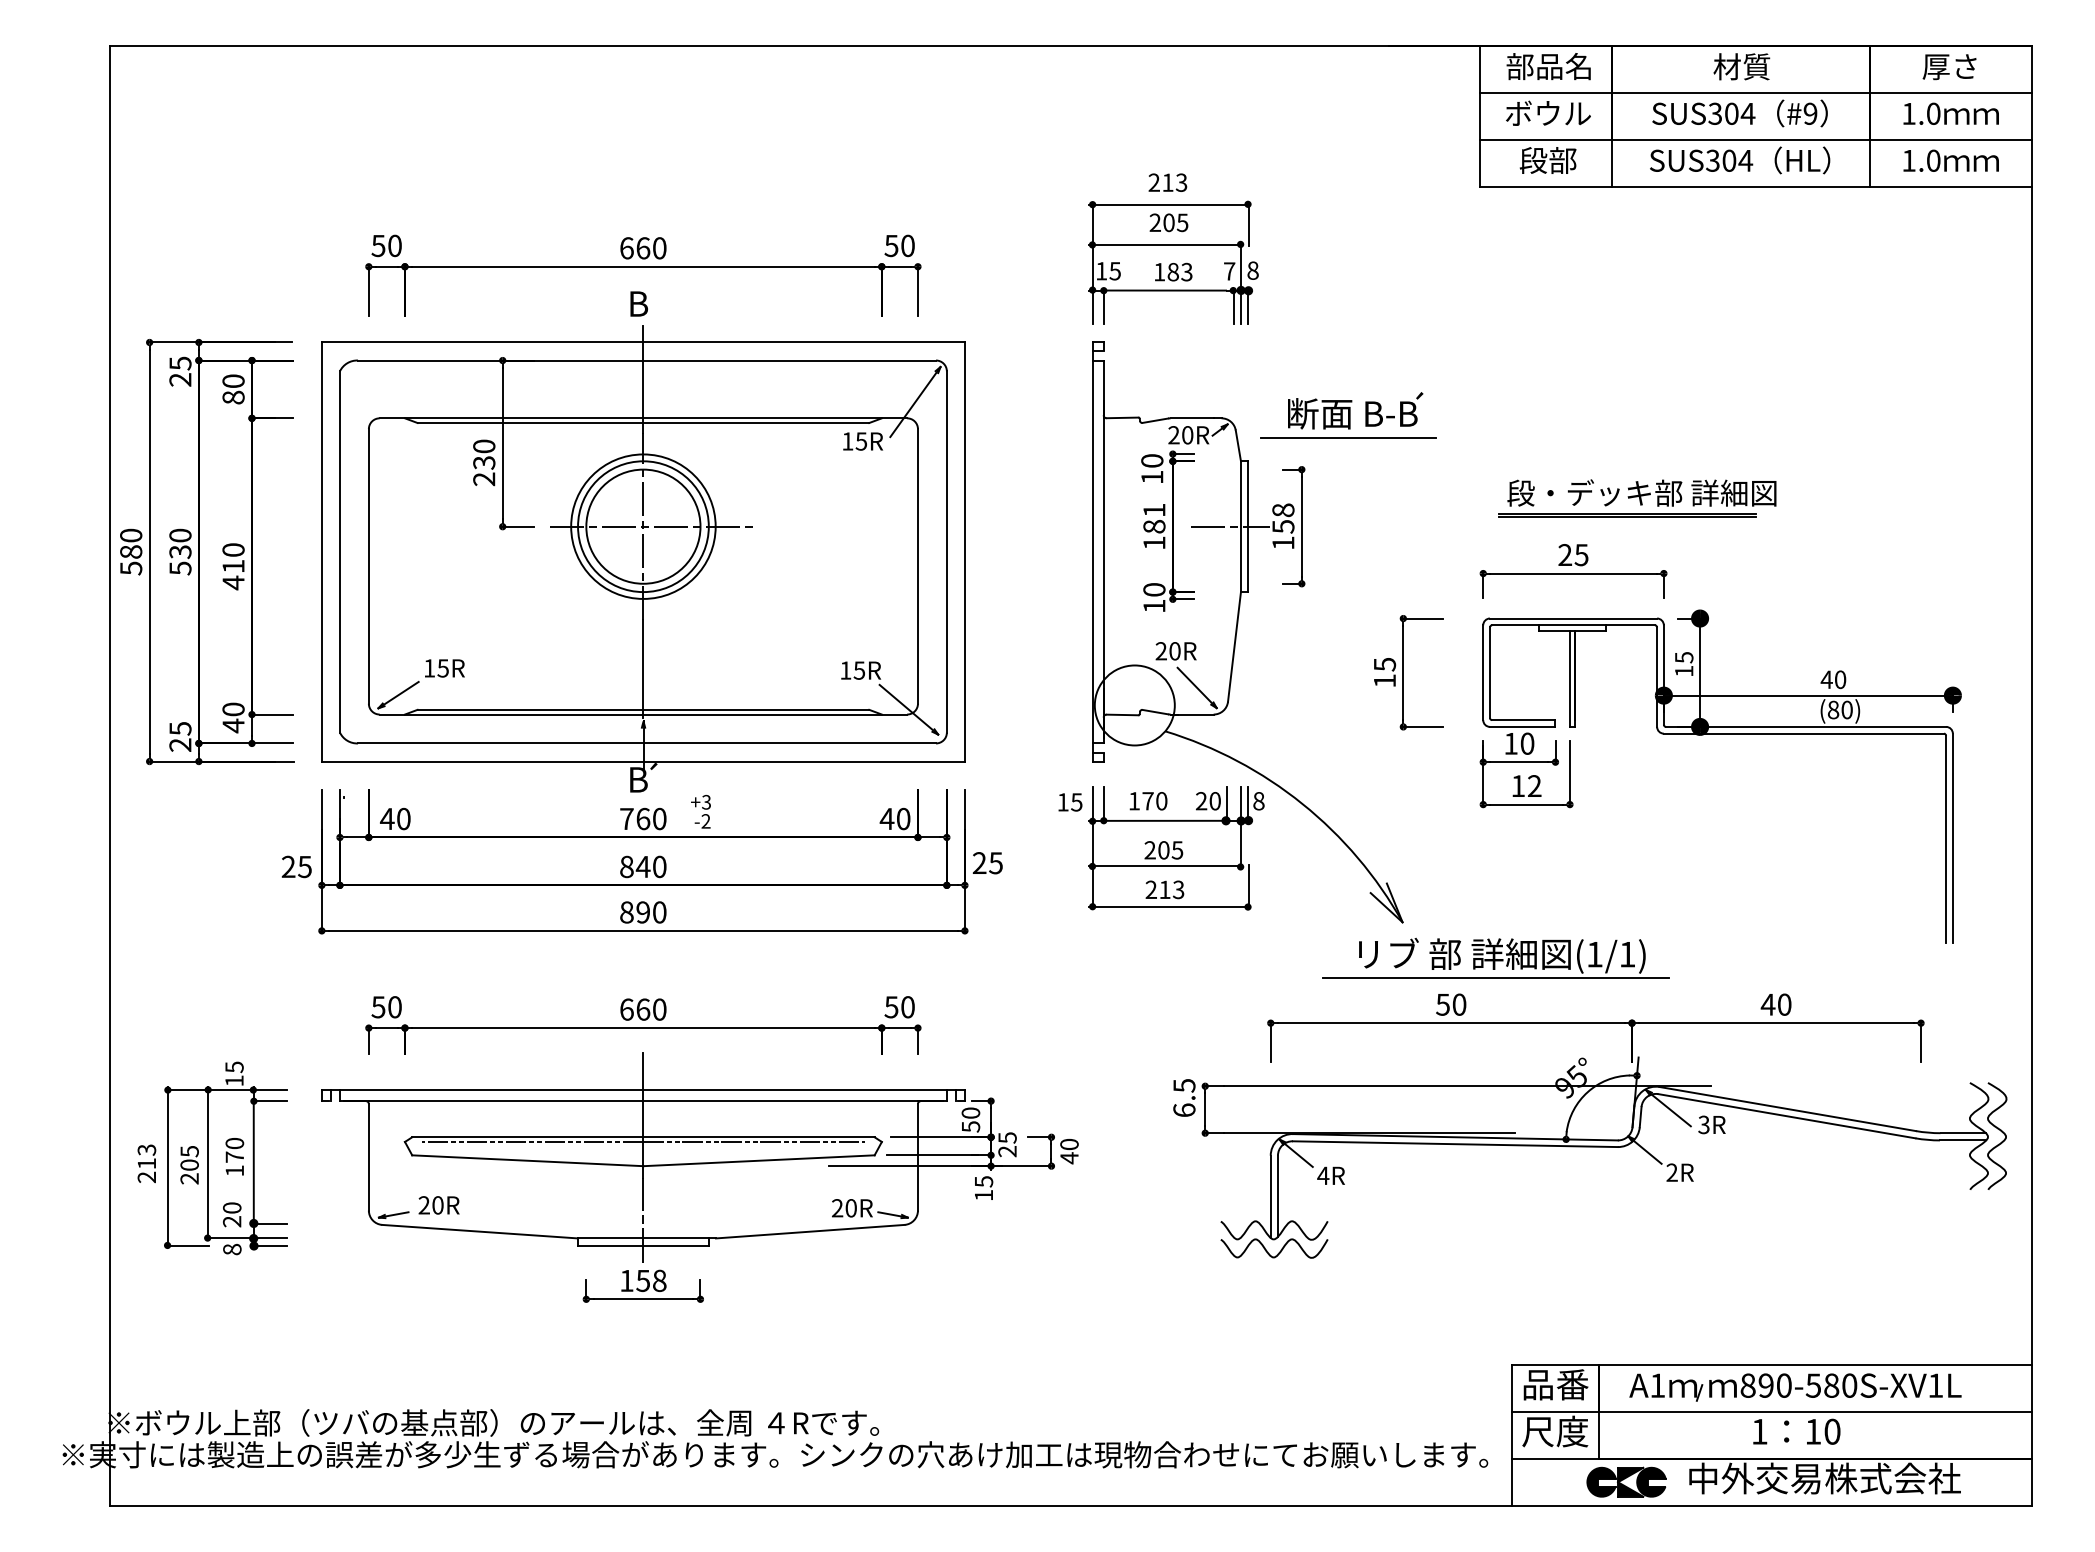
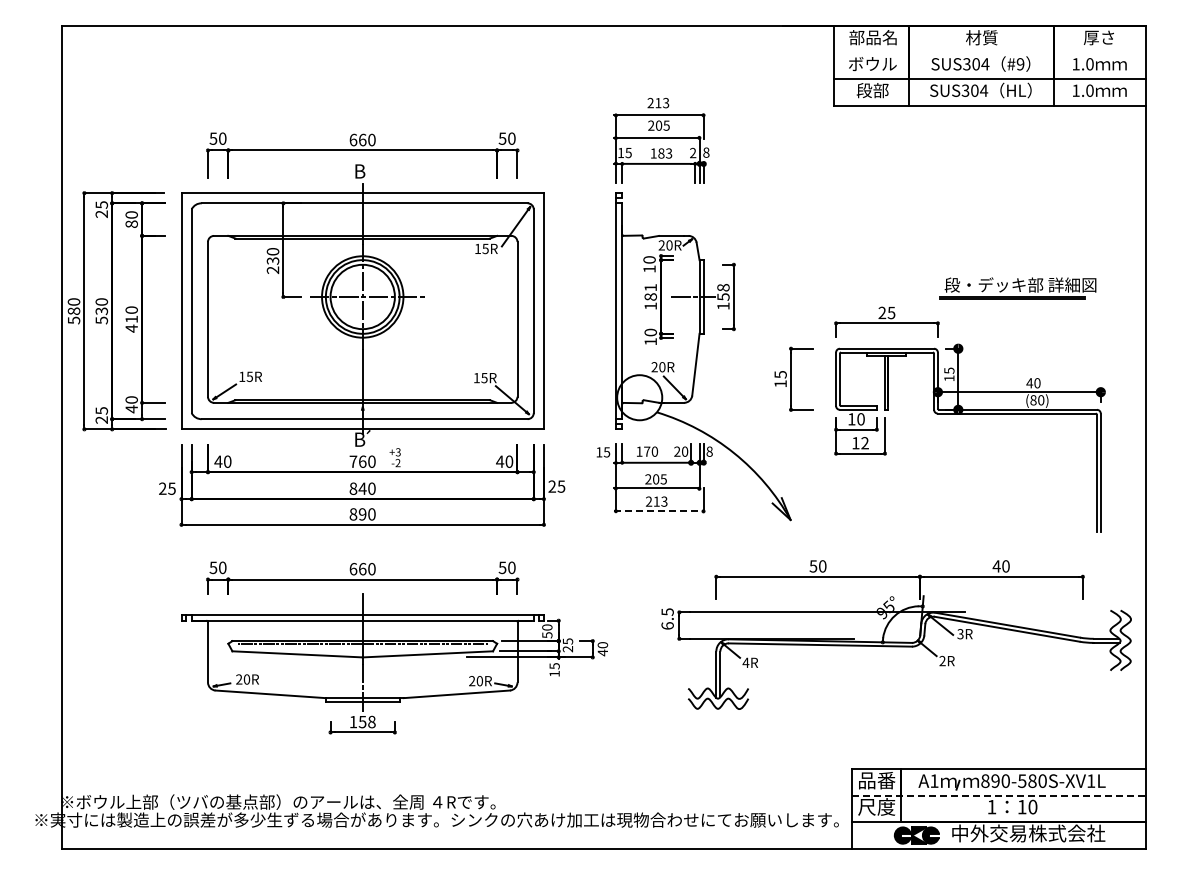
line: (1755, 92) -> (989, 52), removed
text: (1230, 270) -> (693, 152), 7 -> 2
part: (1349, 415) -> (760, 234), removed
part: (1636, 499) -> (1017, 288), moved
line: (1168, 907) -> (658, 511), solid -> dashed
part: (1496, 958) -> (843, 540), removed
part: (211, 1157) -> (119, 652), removed
line: (1771, 1411) -> (998, 795), solid -> dashed

